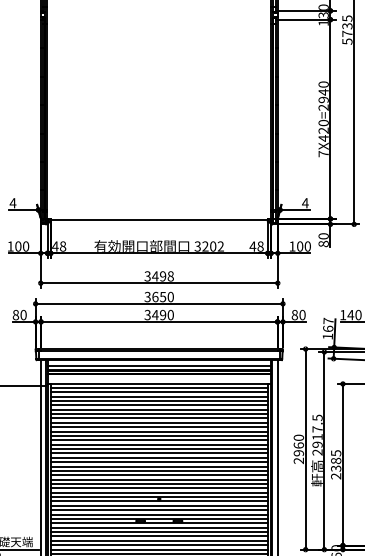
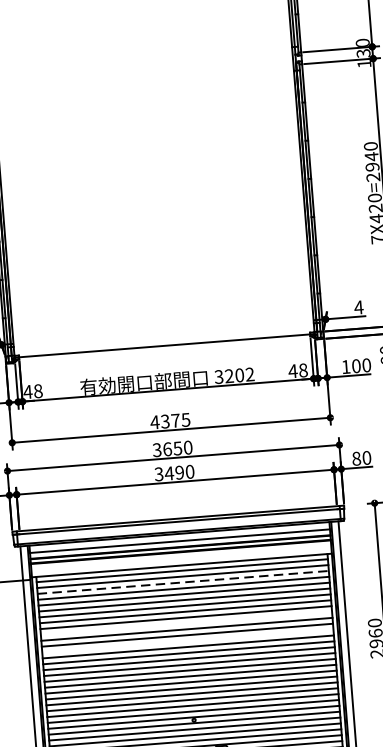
text: (158, 276) -> (169, 421), 3498 -> 4375
line: (159, 396) -> (183, 582), solid -> dashed
line: (158, 427) -> (185, 623), removed
line: (158, 440) -> (186, 641), removed

